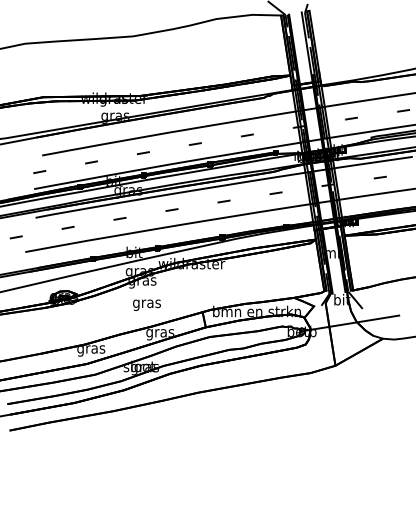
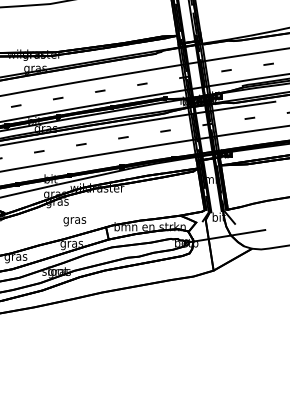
text: (146, 304) -> (74, 221), moved

